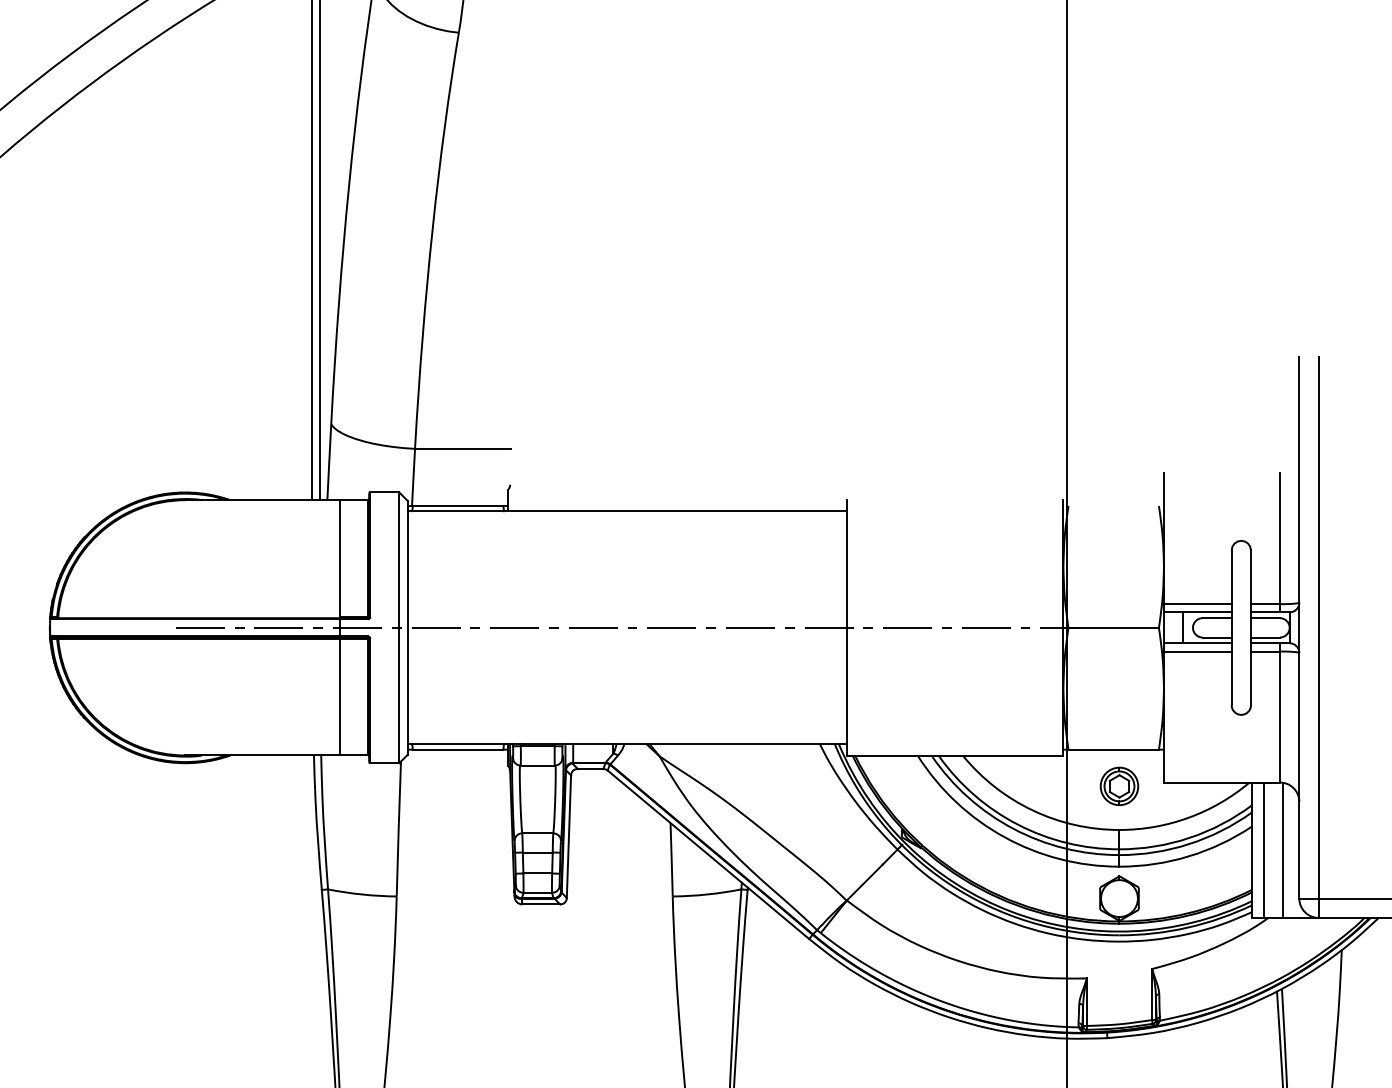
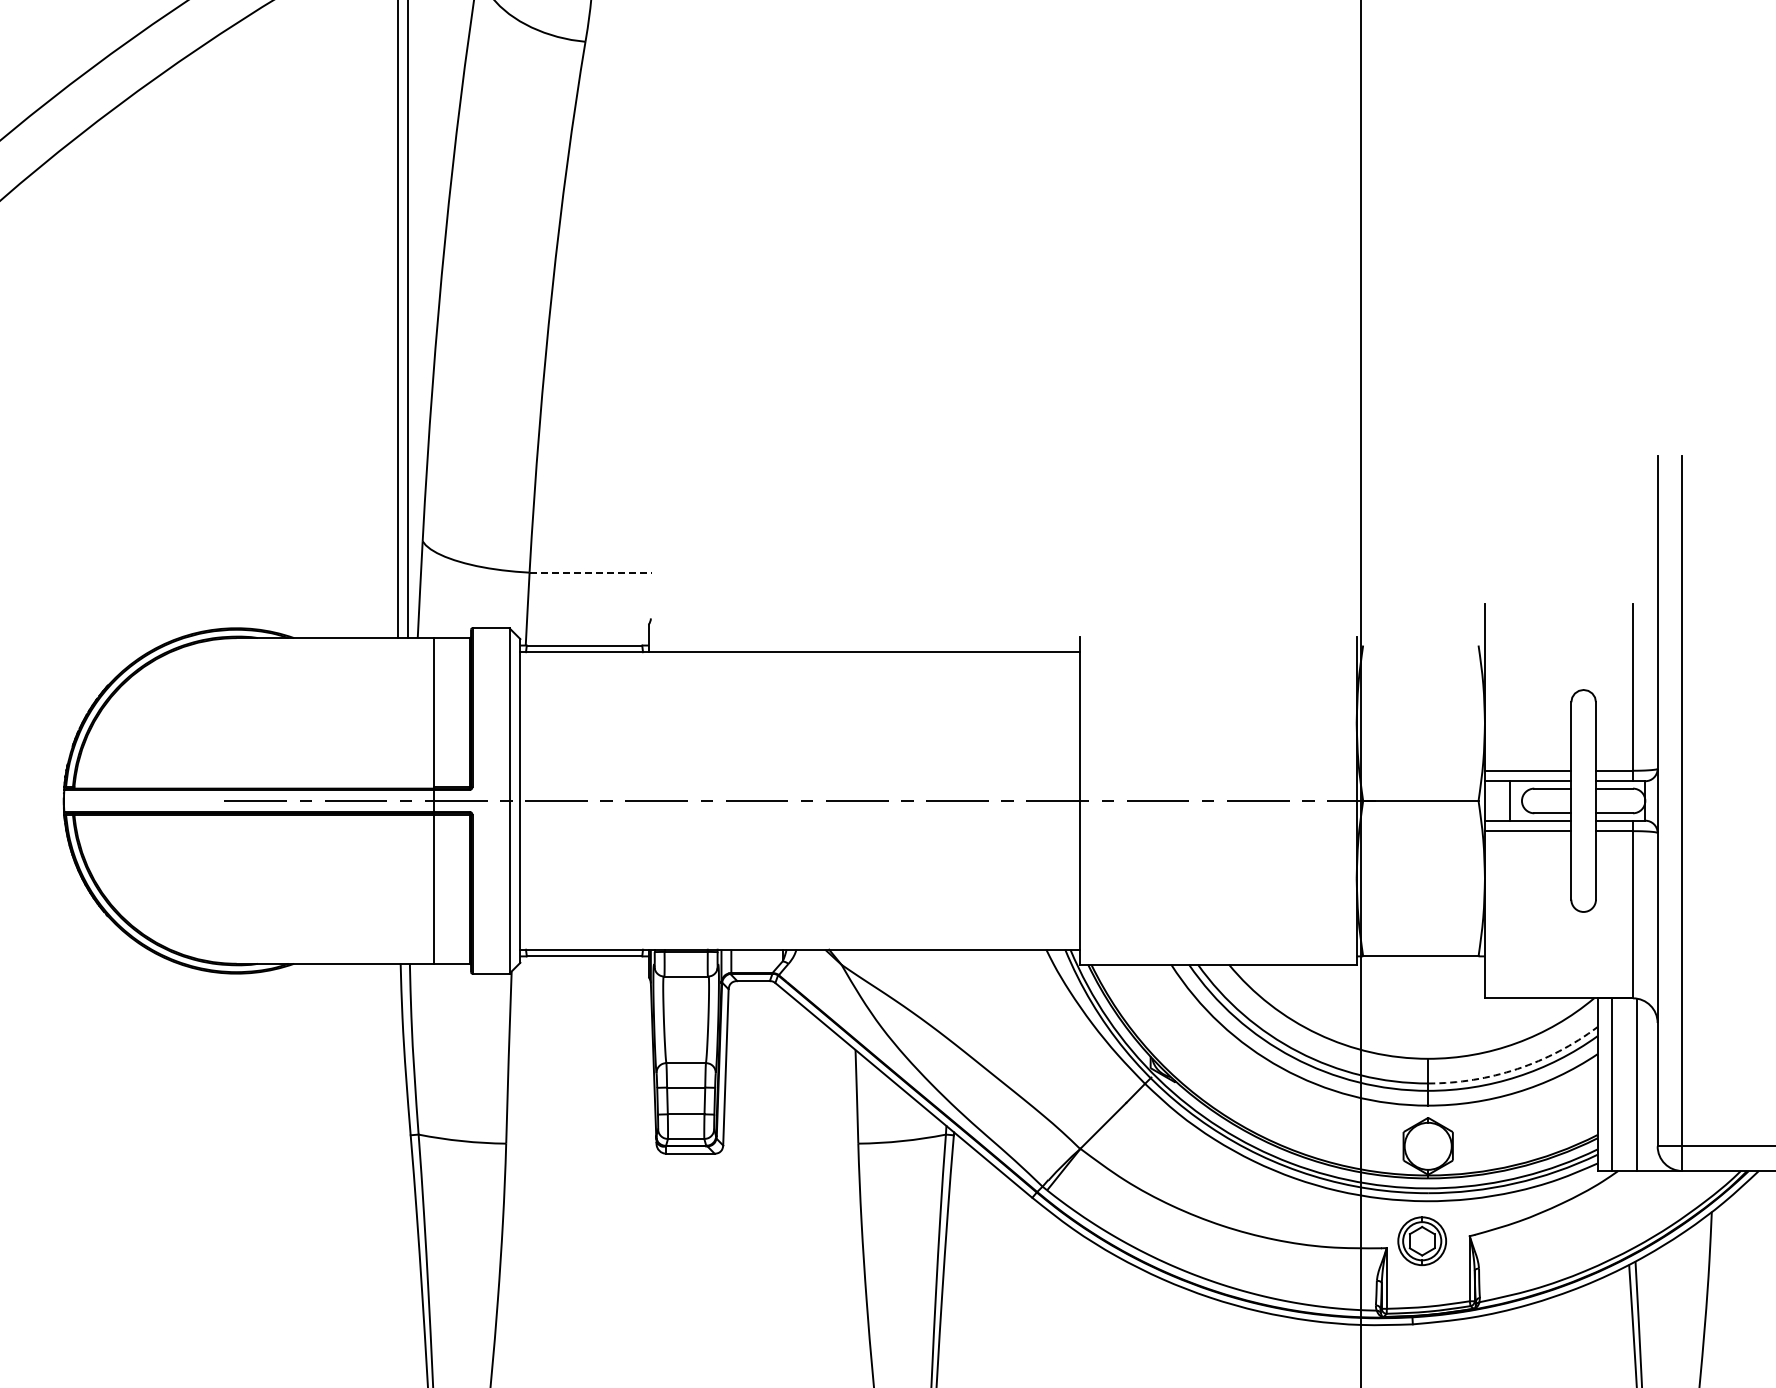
line: (463, 448) -> (591, 572), solid -> dashed
part: (1119, 786) -> (1422, 1241), moved
arc: (1189, 838) -> (1517, 1069), solid -> dashed

